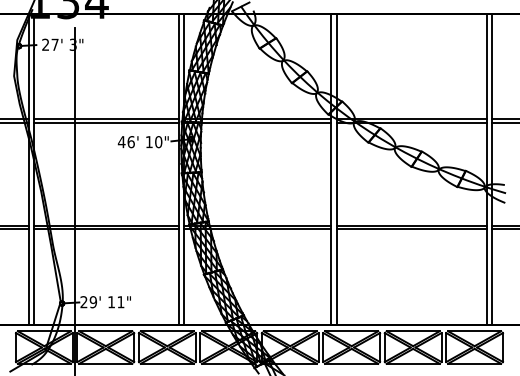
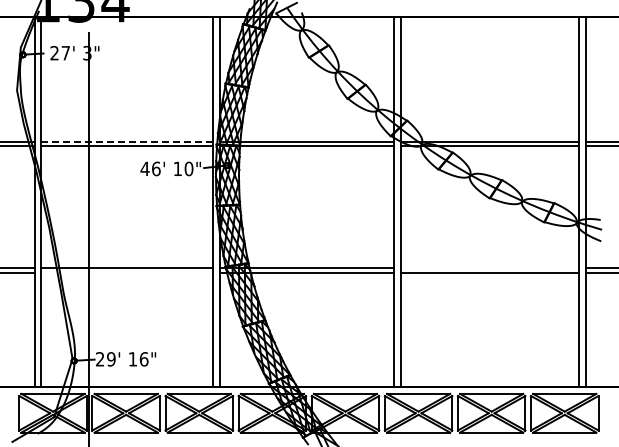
line: (106, 119) -> (126, 141), solid -> dashed
line: (411, 225) -> (489, 268), removed
line: (106, 229) -> (126, 272), removed
text: (120, 302) -> (143, 359), 11" -> 16"

